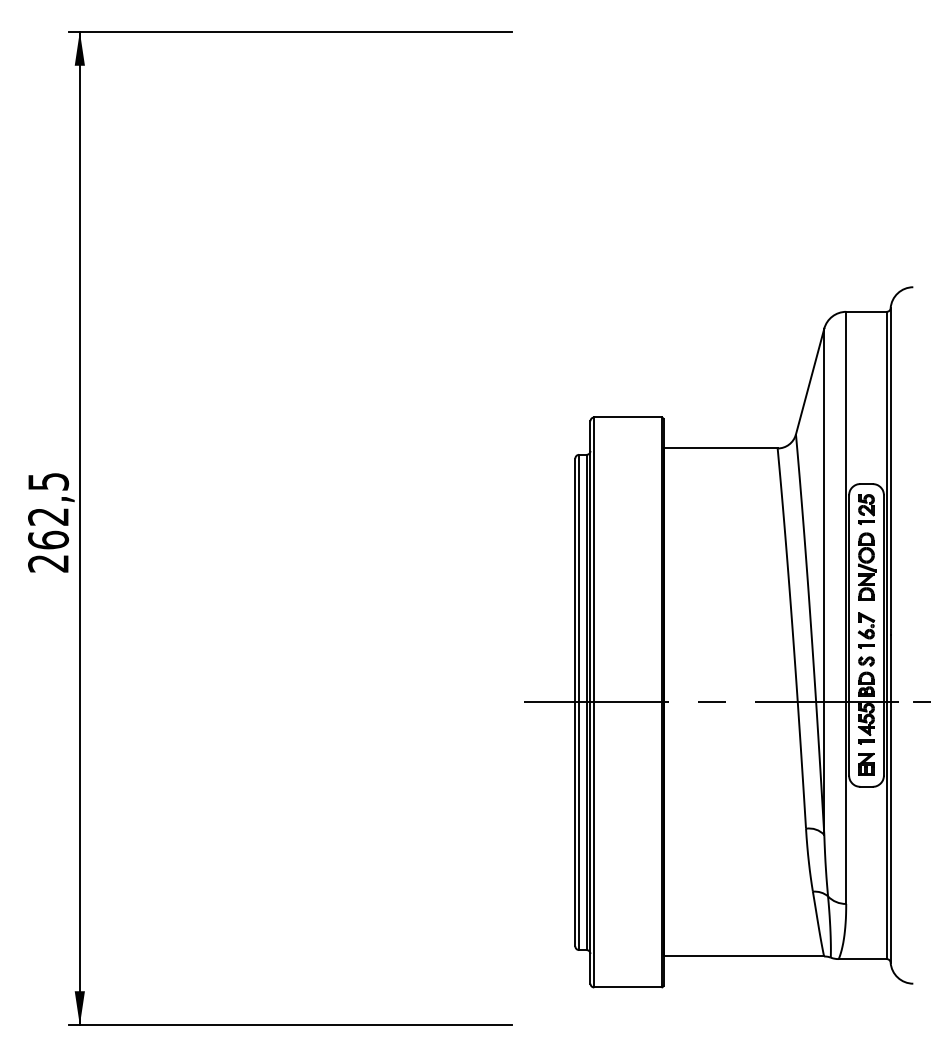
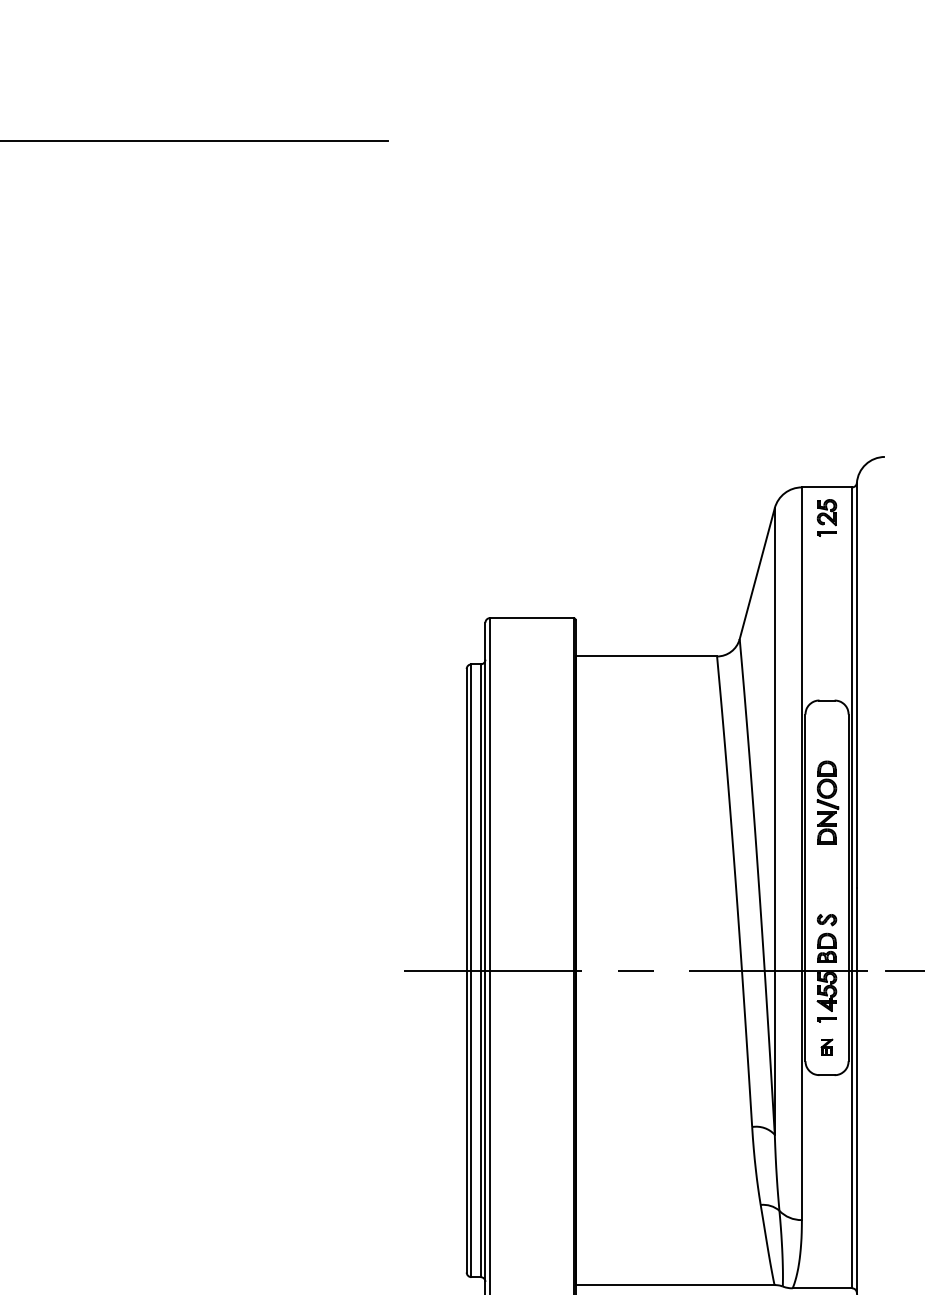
part: (866, 509) -> (827, 517), moved
part: (866, 630) -> (827, 881), removed
part: (866, 764) -> (827, 1047), size x0.6

